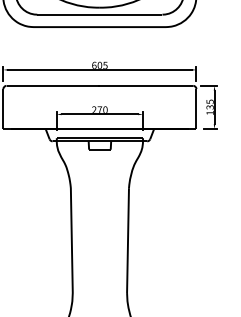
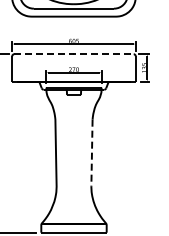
line: (99, 86) -> (73, 54), solid -> dashed
line: (127, 241) -> (91, 153), solid -> dashed

